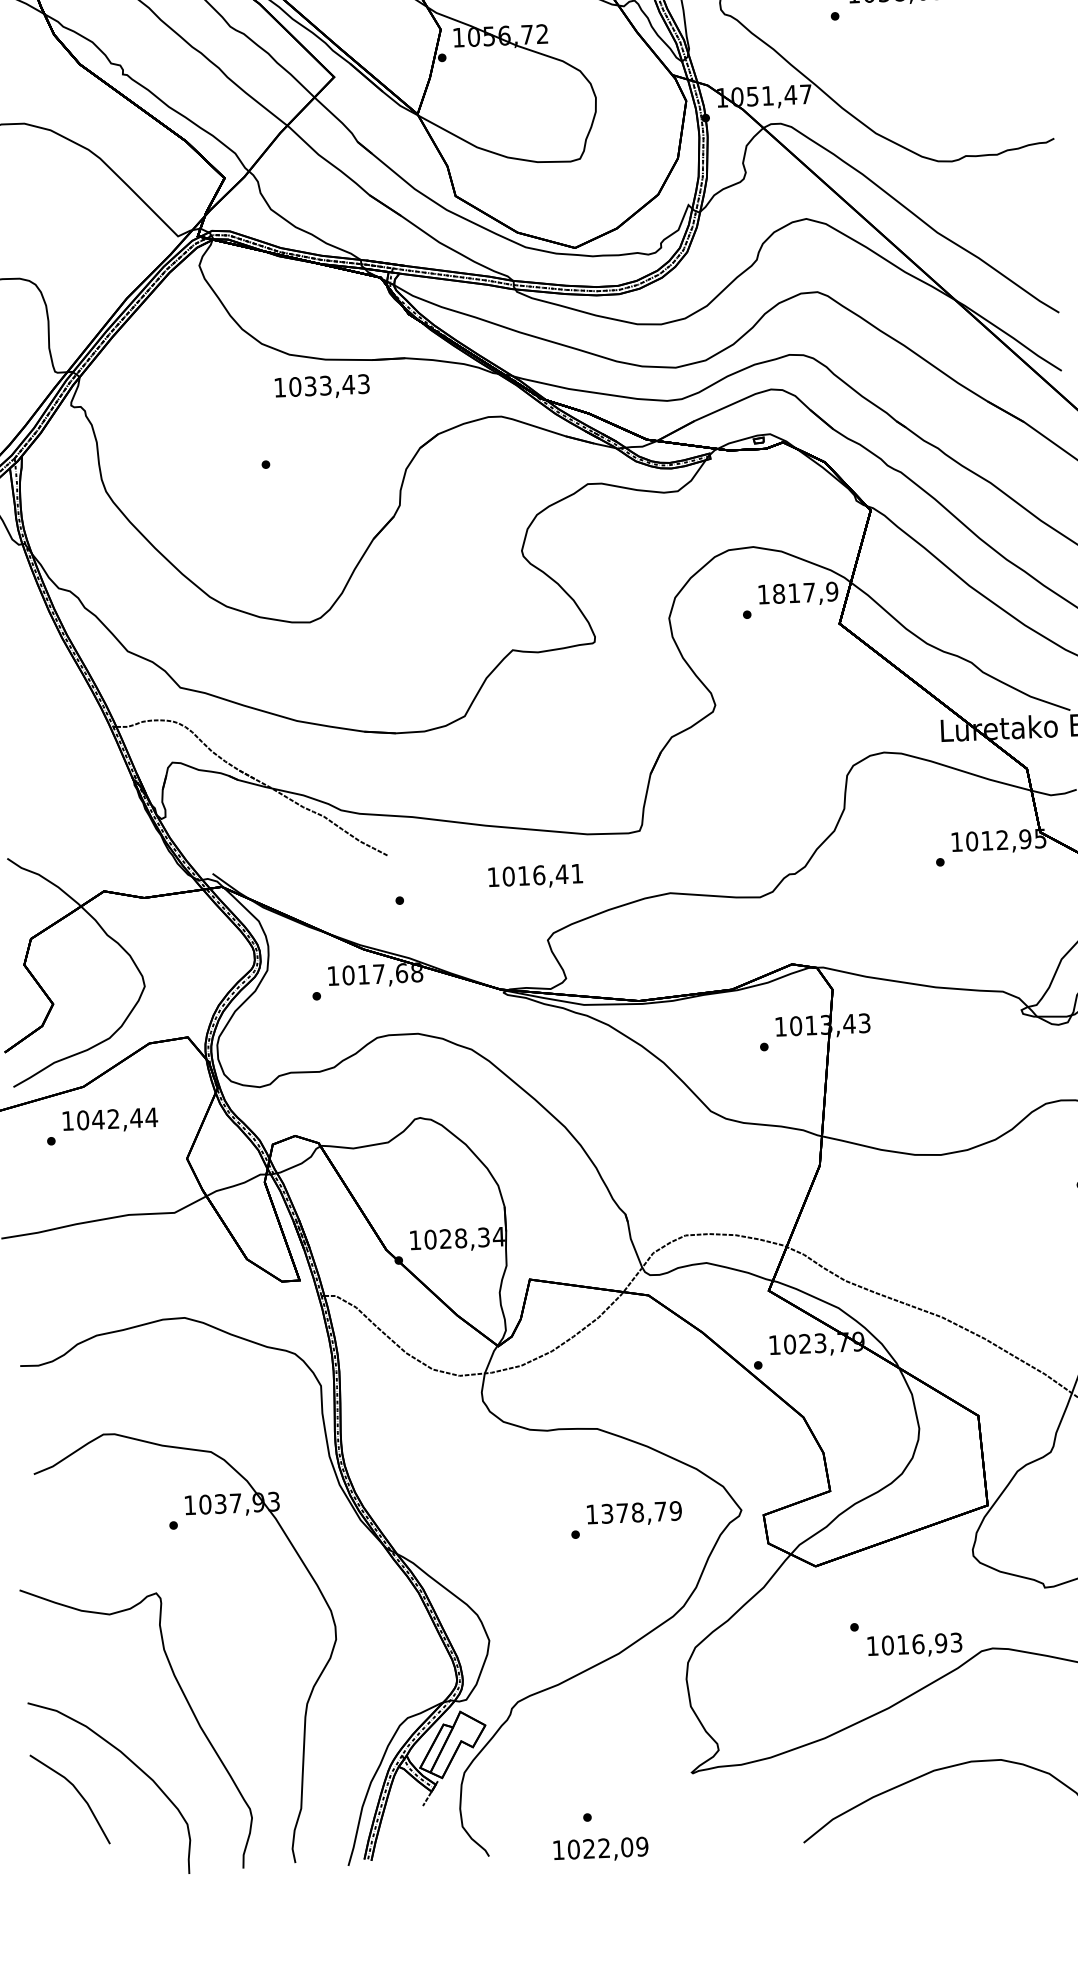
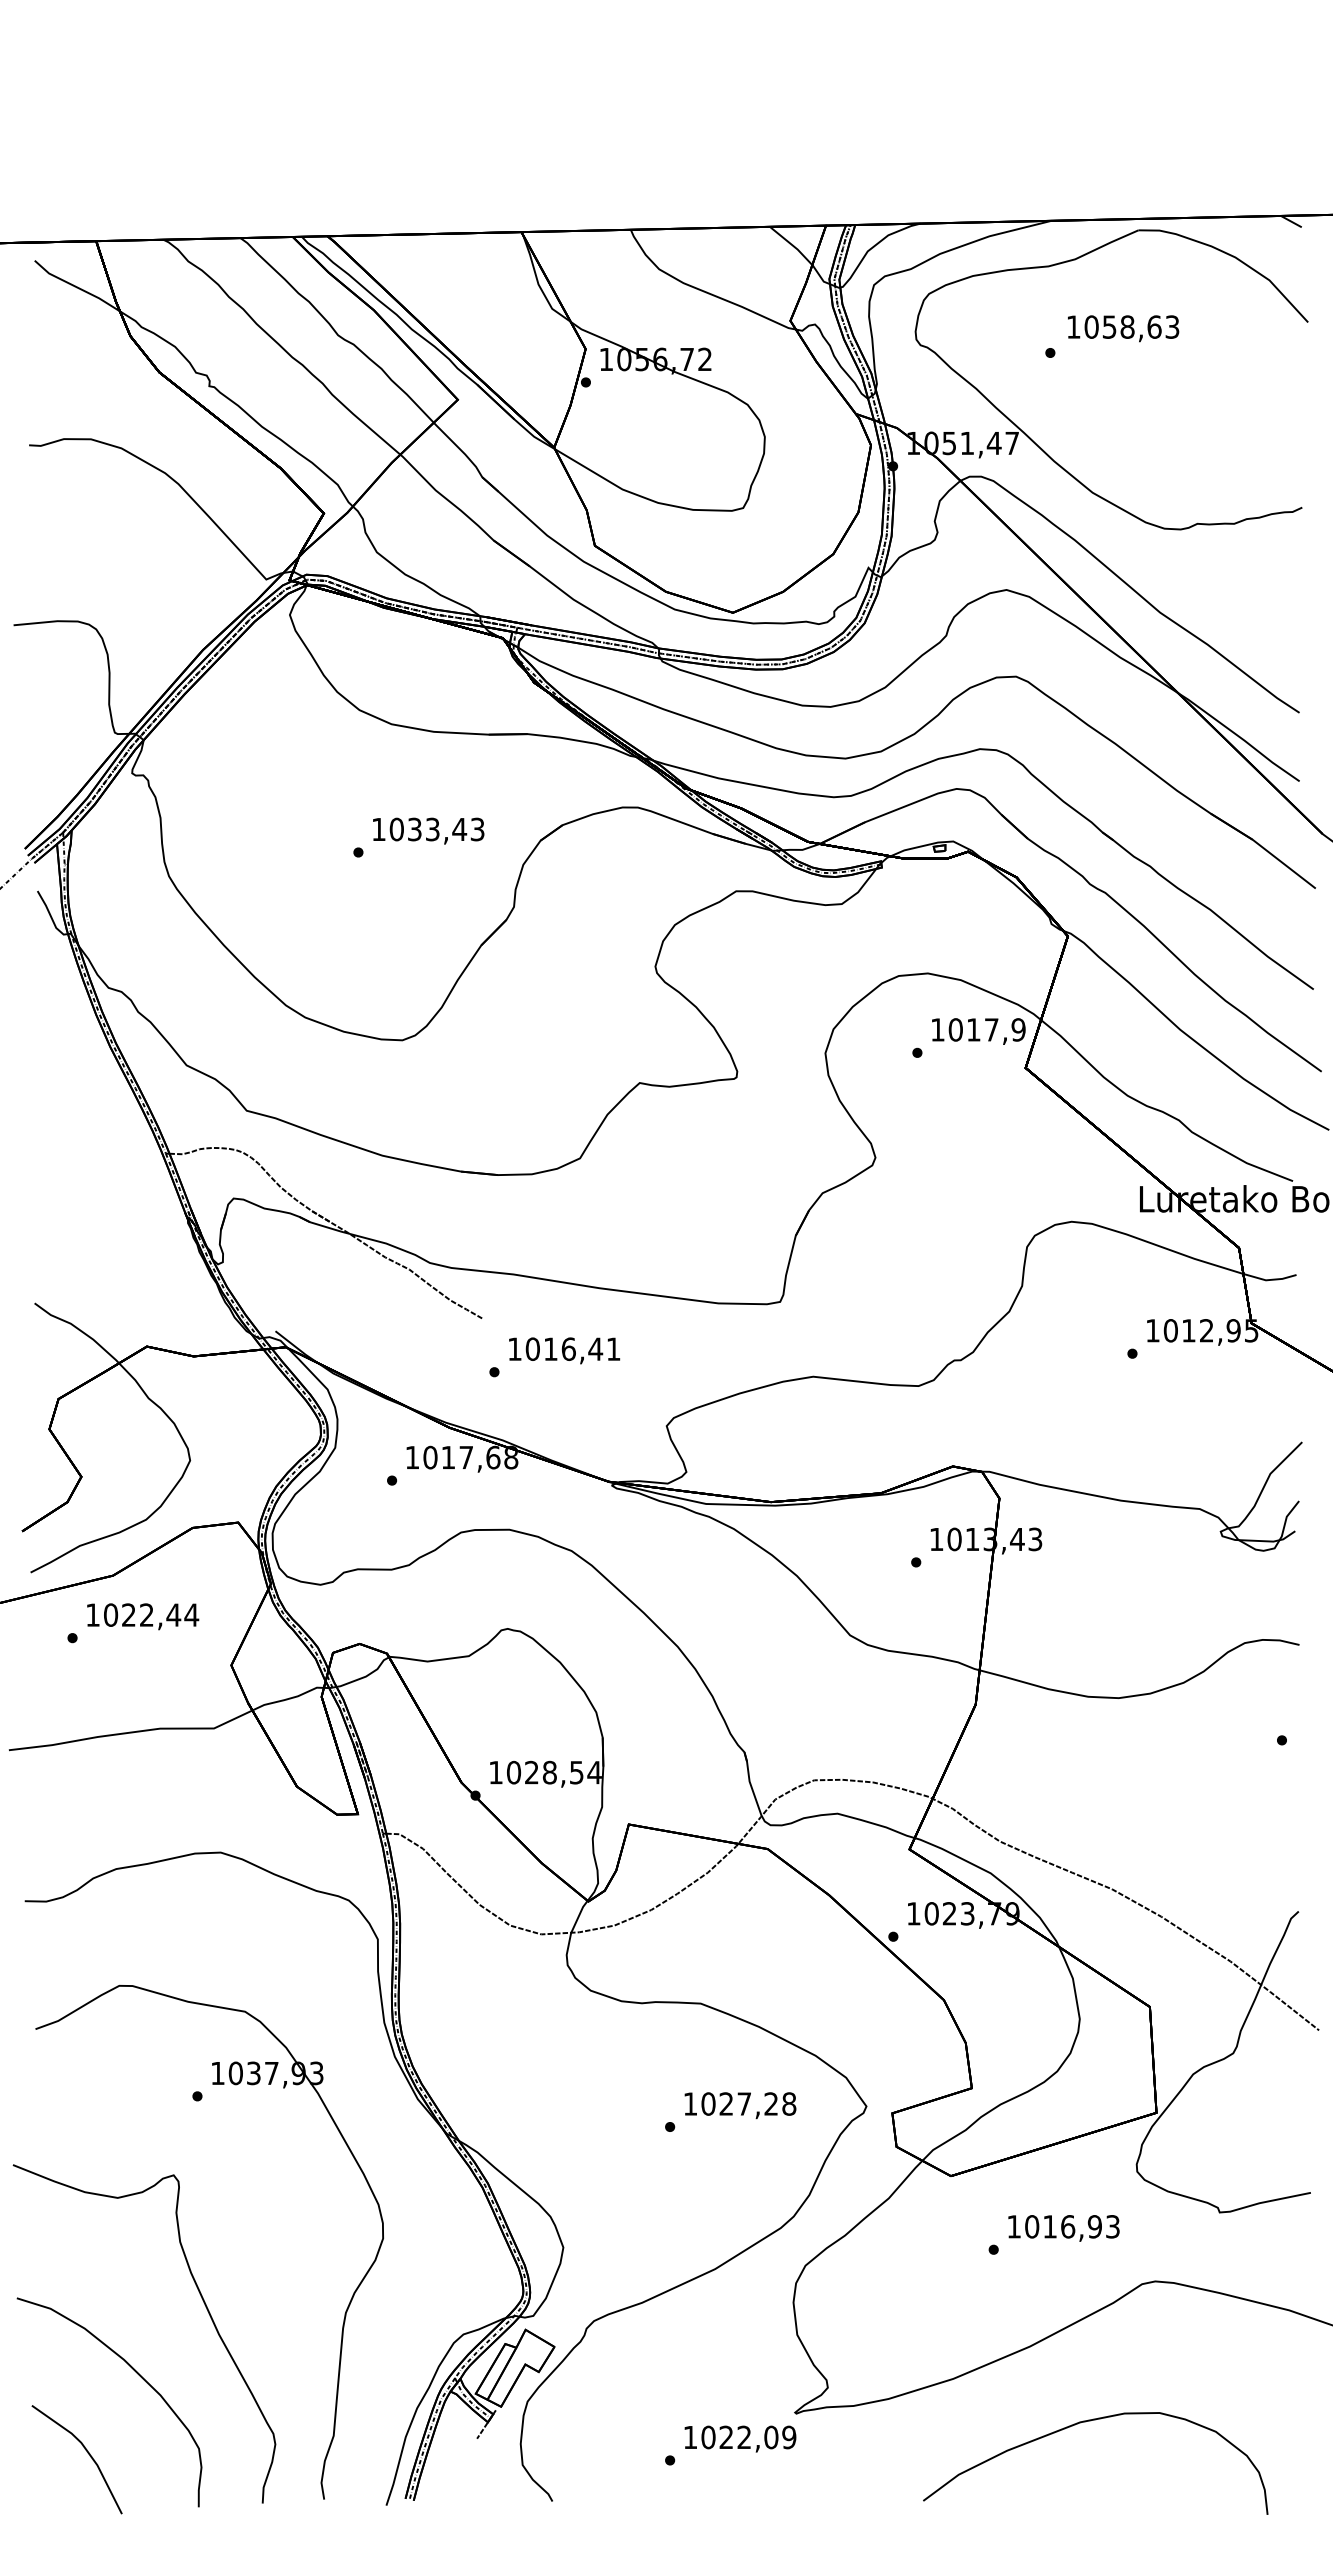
text: (322, 386) -> (428, 830), moved
text: (778, 593) -> (955, 1029), 1817,9 -> 1017,9
text: (535, 876) -> (564, 1350), moved
text: (97, 1119) -> (128, 1614), 1042,44 -> 1022,44
text: (483, 1236) -> (576, 1771), 1028,34 -> 1028,54
text: (641, 1511) -> (748, 2103), 1378,79 -> 1027,28
text: (914, 1645) -> (1063, 2228), moved
line: (78, 1793) -> (87, 2453), moved
text: (601, 1849) -> (740, 2438), moved

